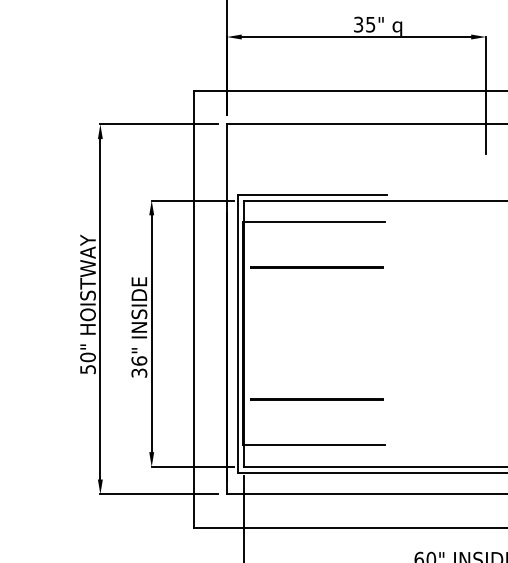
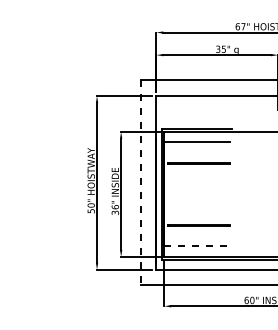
line: (192, 310) -> (140, 183), solid -> dashed
line: (314, 444) -> (197, 246), solid -> dashed

